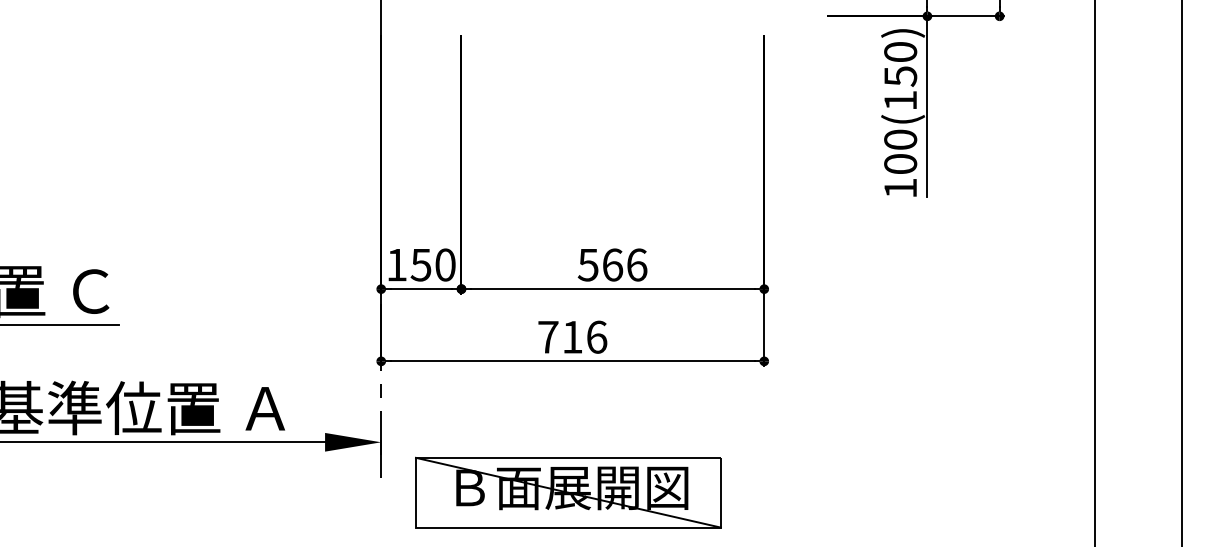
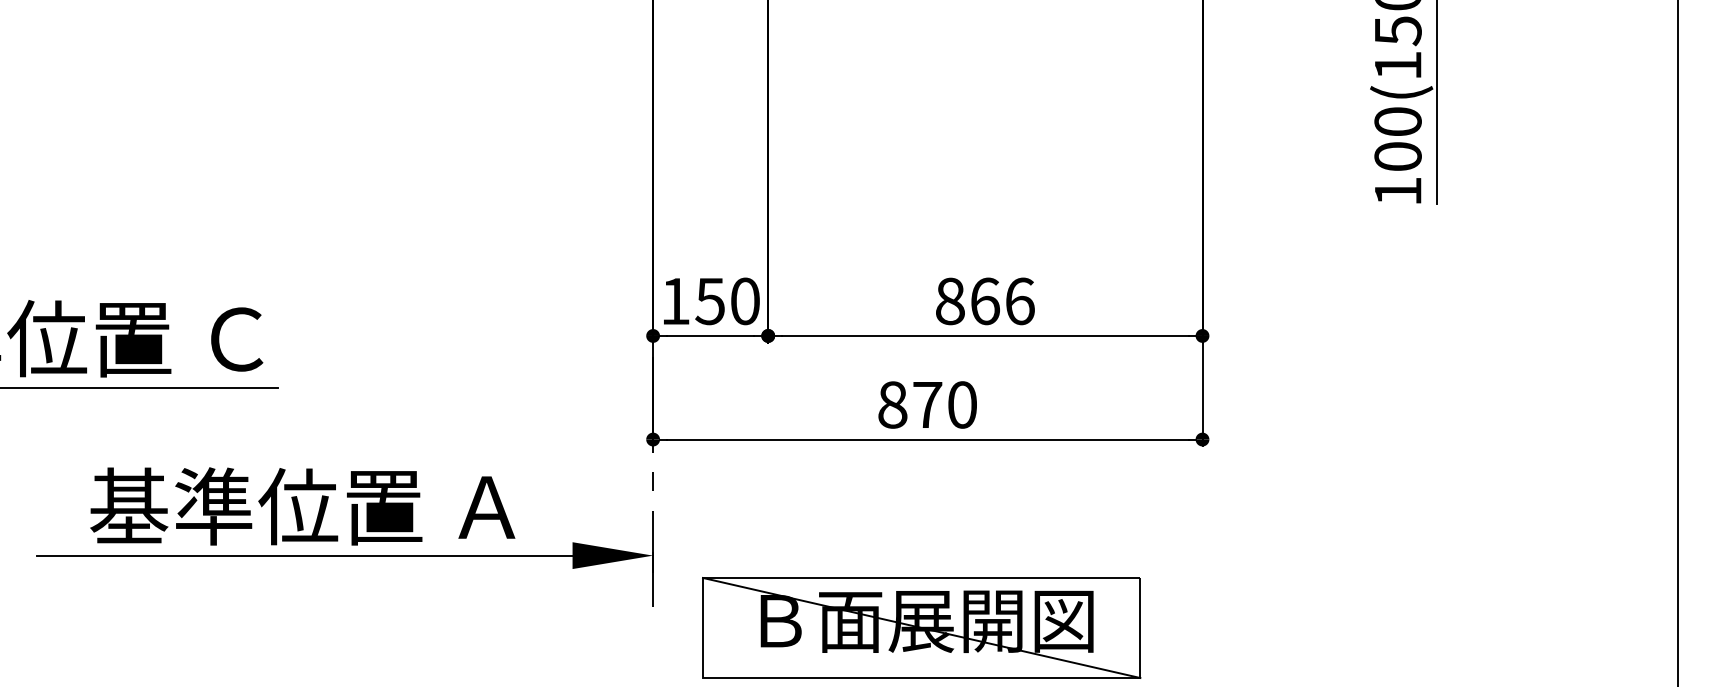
text: (587, 264) -> (948, 300), 566 -> 866
text: (572, 336) -> (927, 403), 716 -> 870

